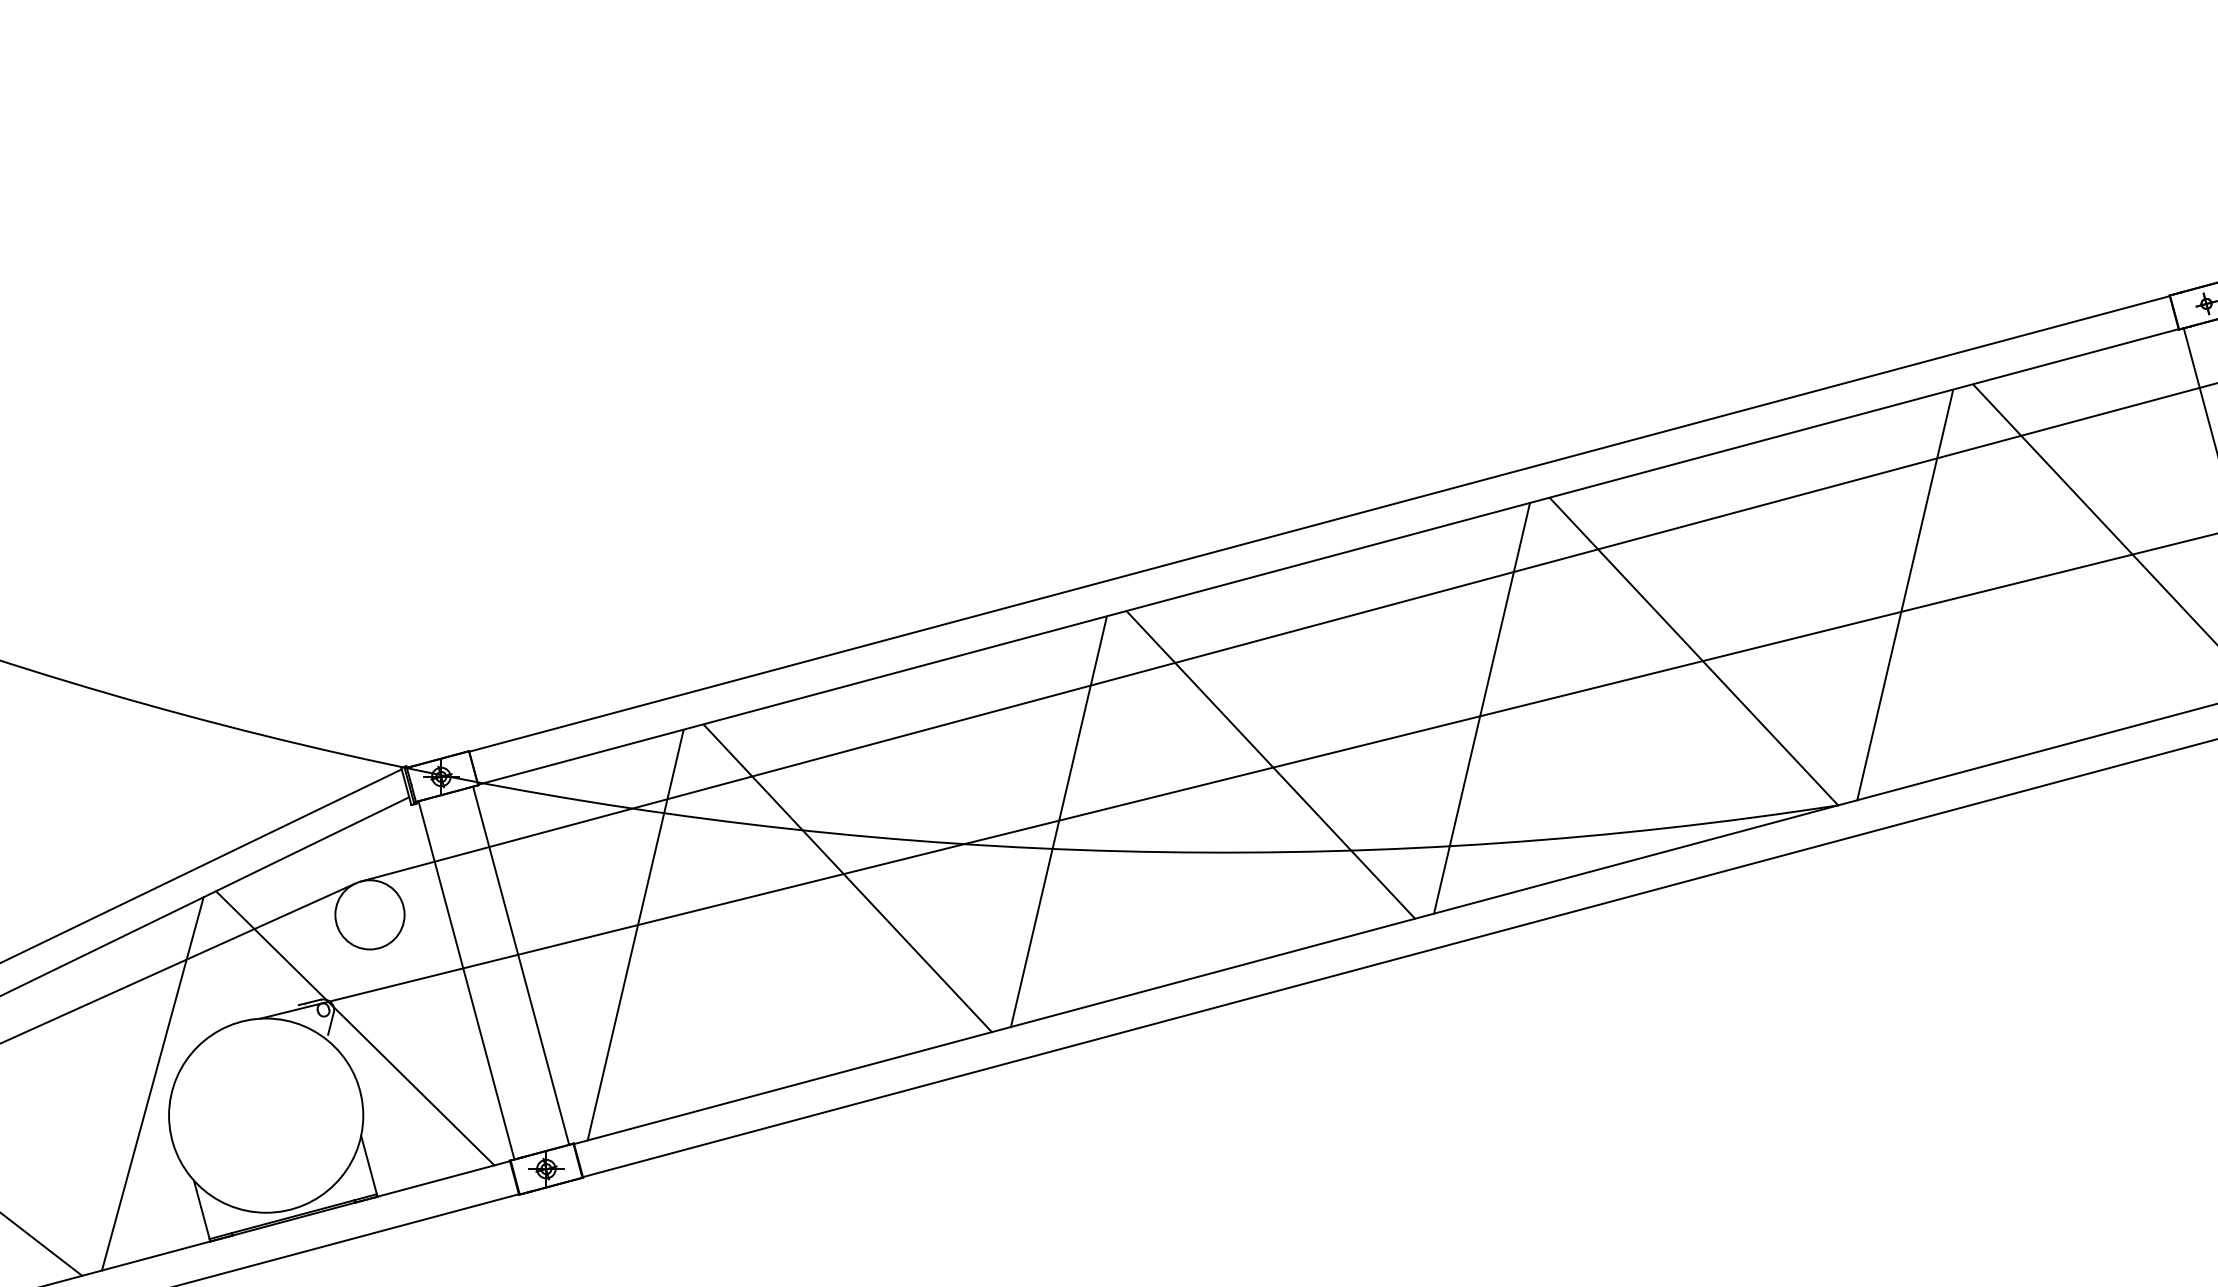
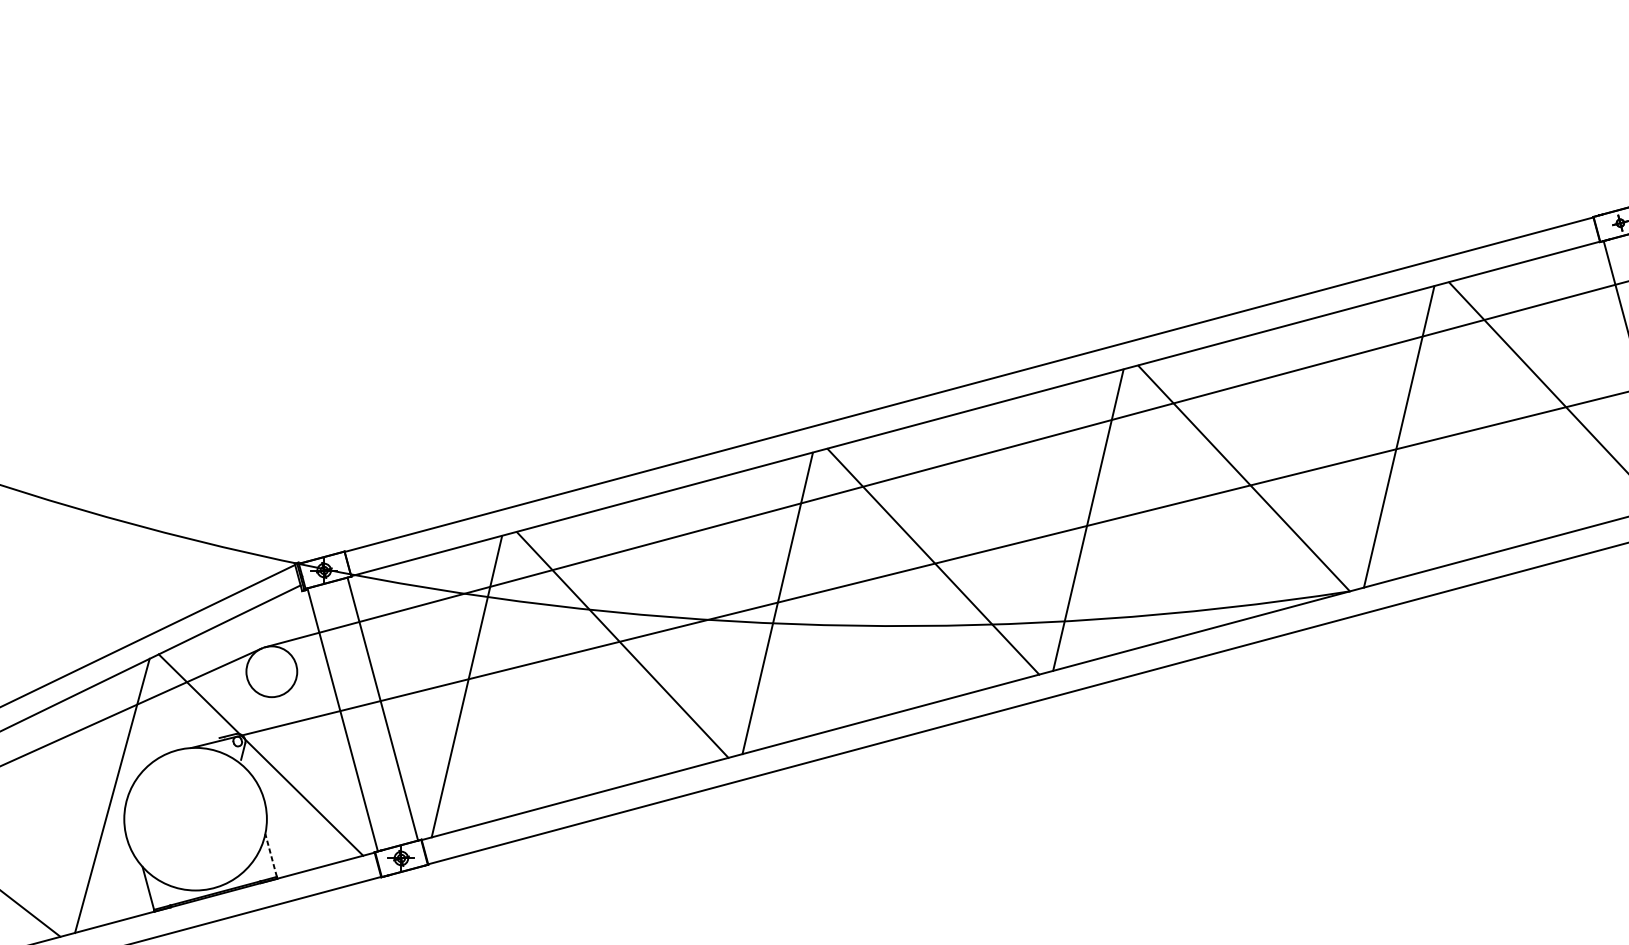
line: (368, 1164) -> (270, 855), solid -> dashed

